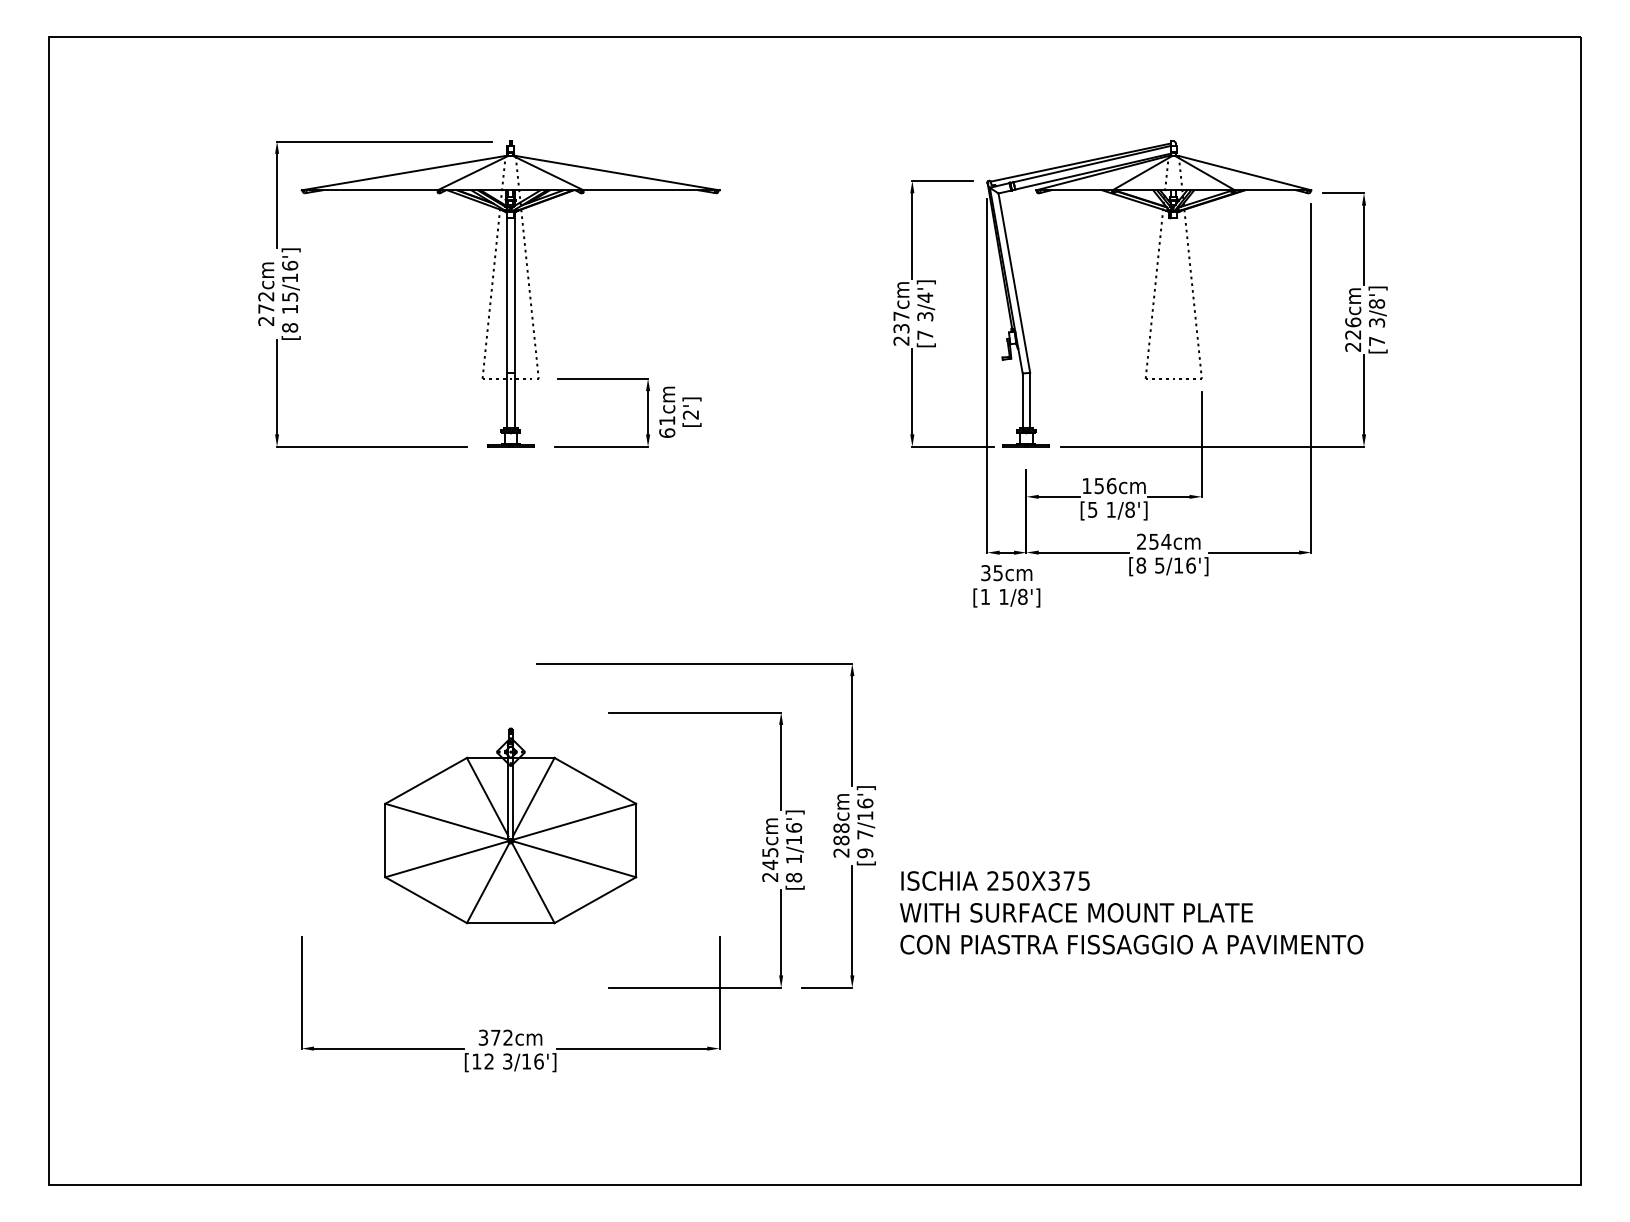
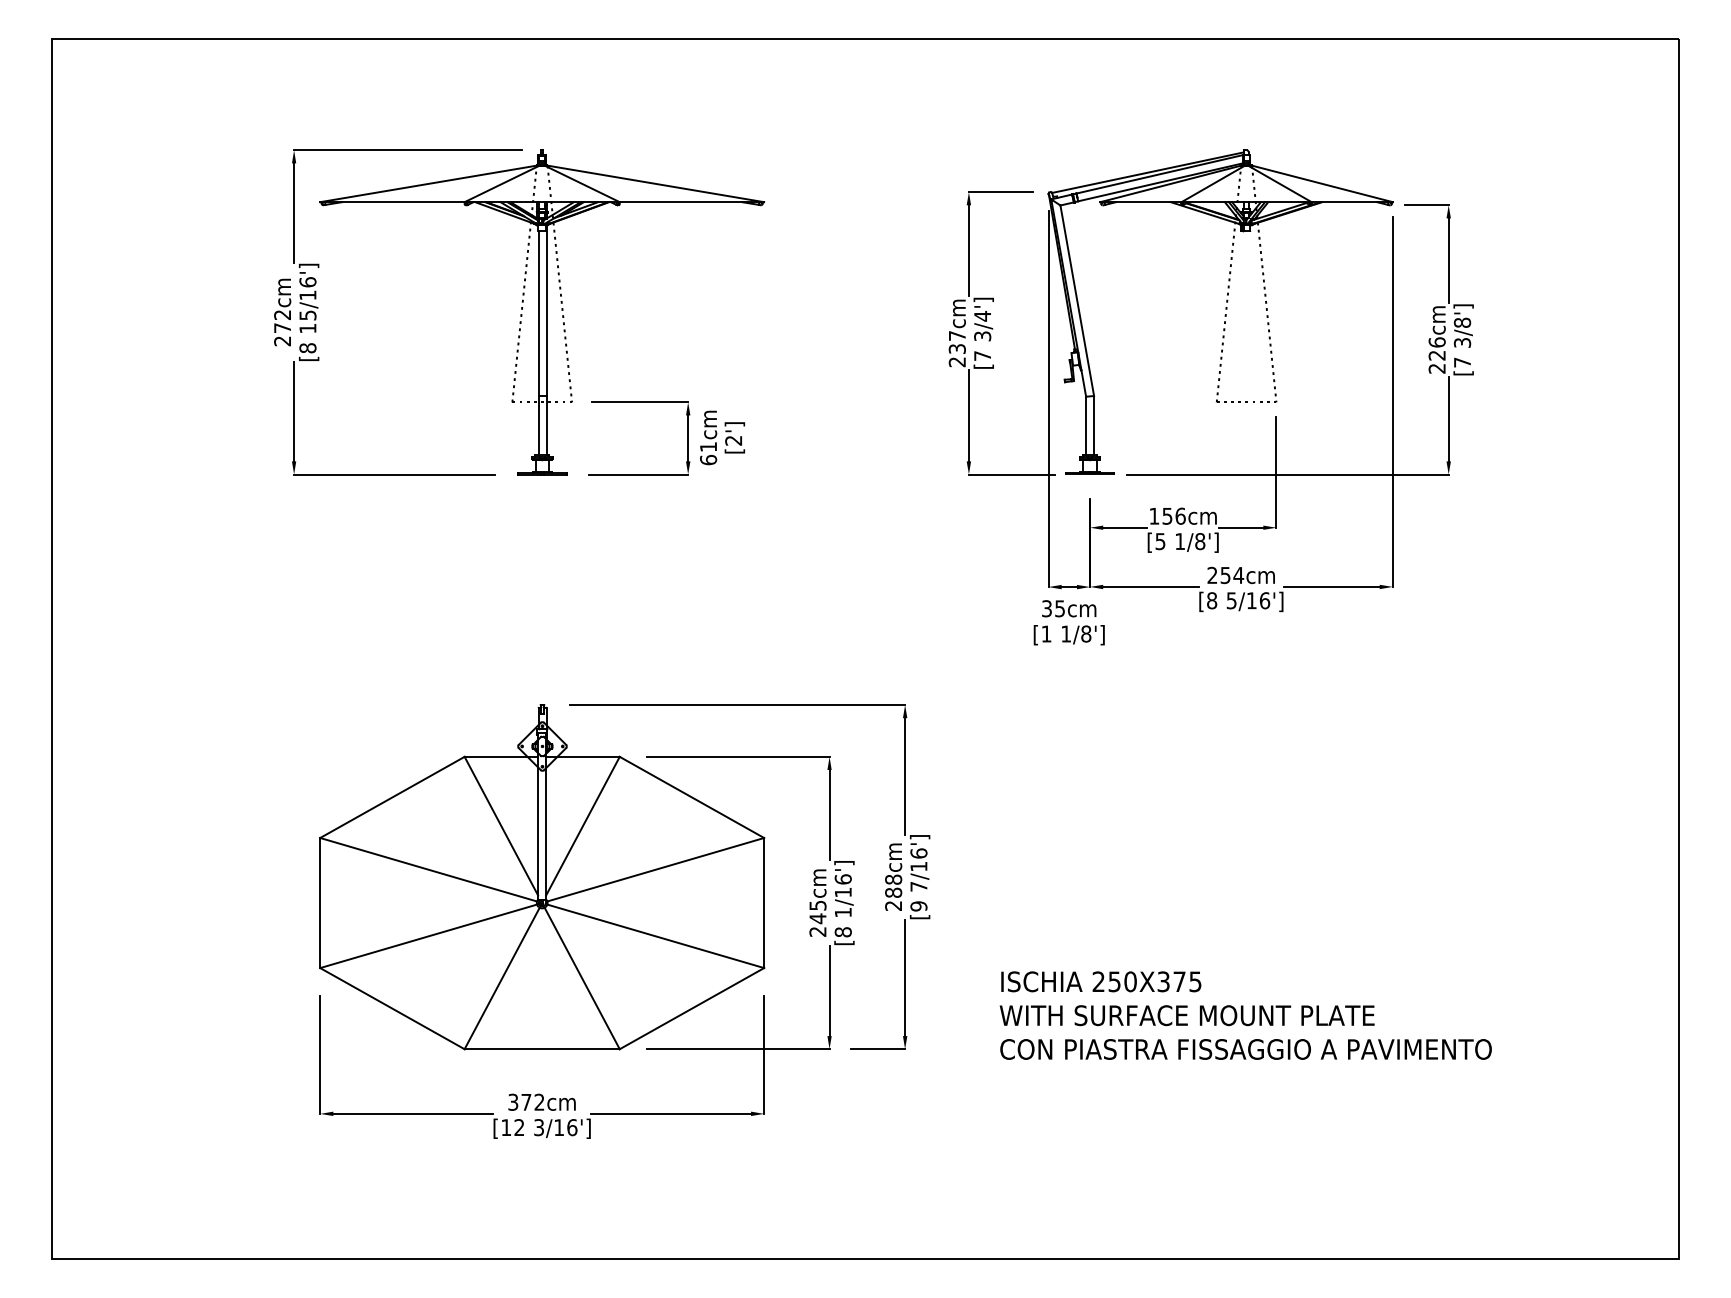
part: (510, 826) -> (542, 877), size x1.67
text: (1131, 912) -> (1245, 1015), moved

